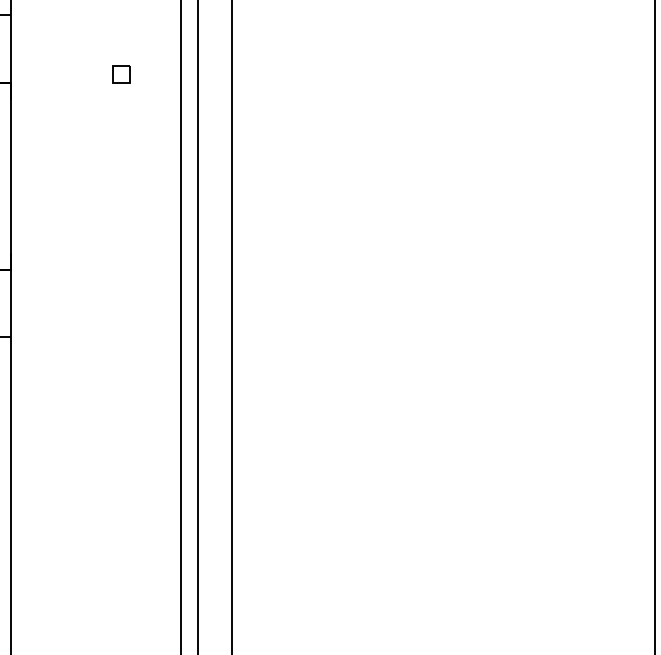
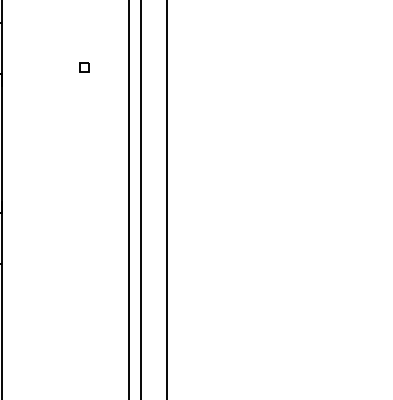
part: (121, 74) -> (84, 67), size x0.7

